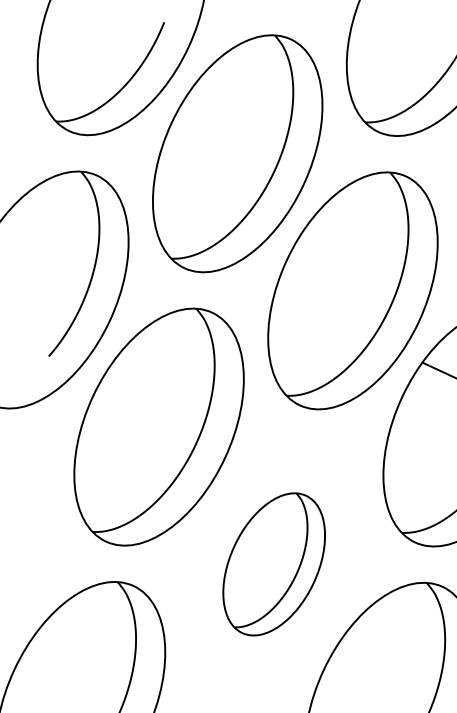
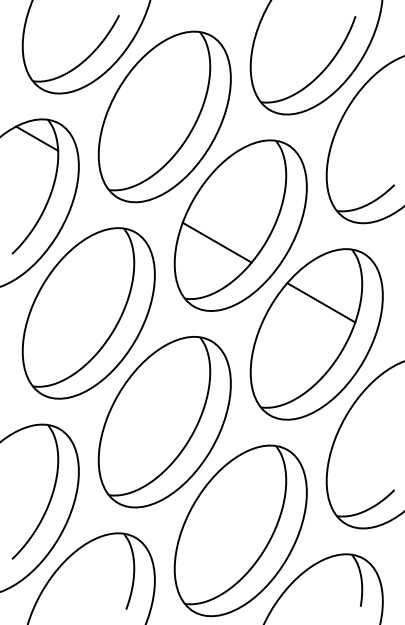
line: (69, 198) -> (37, 138), added
line: (322, 316) -> (216, 242), added
part: (273, 564) -> (164, 422), size x1.67

